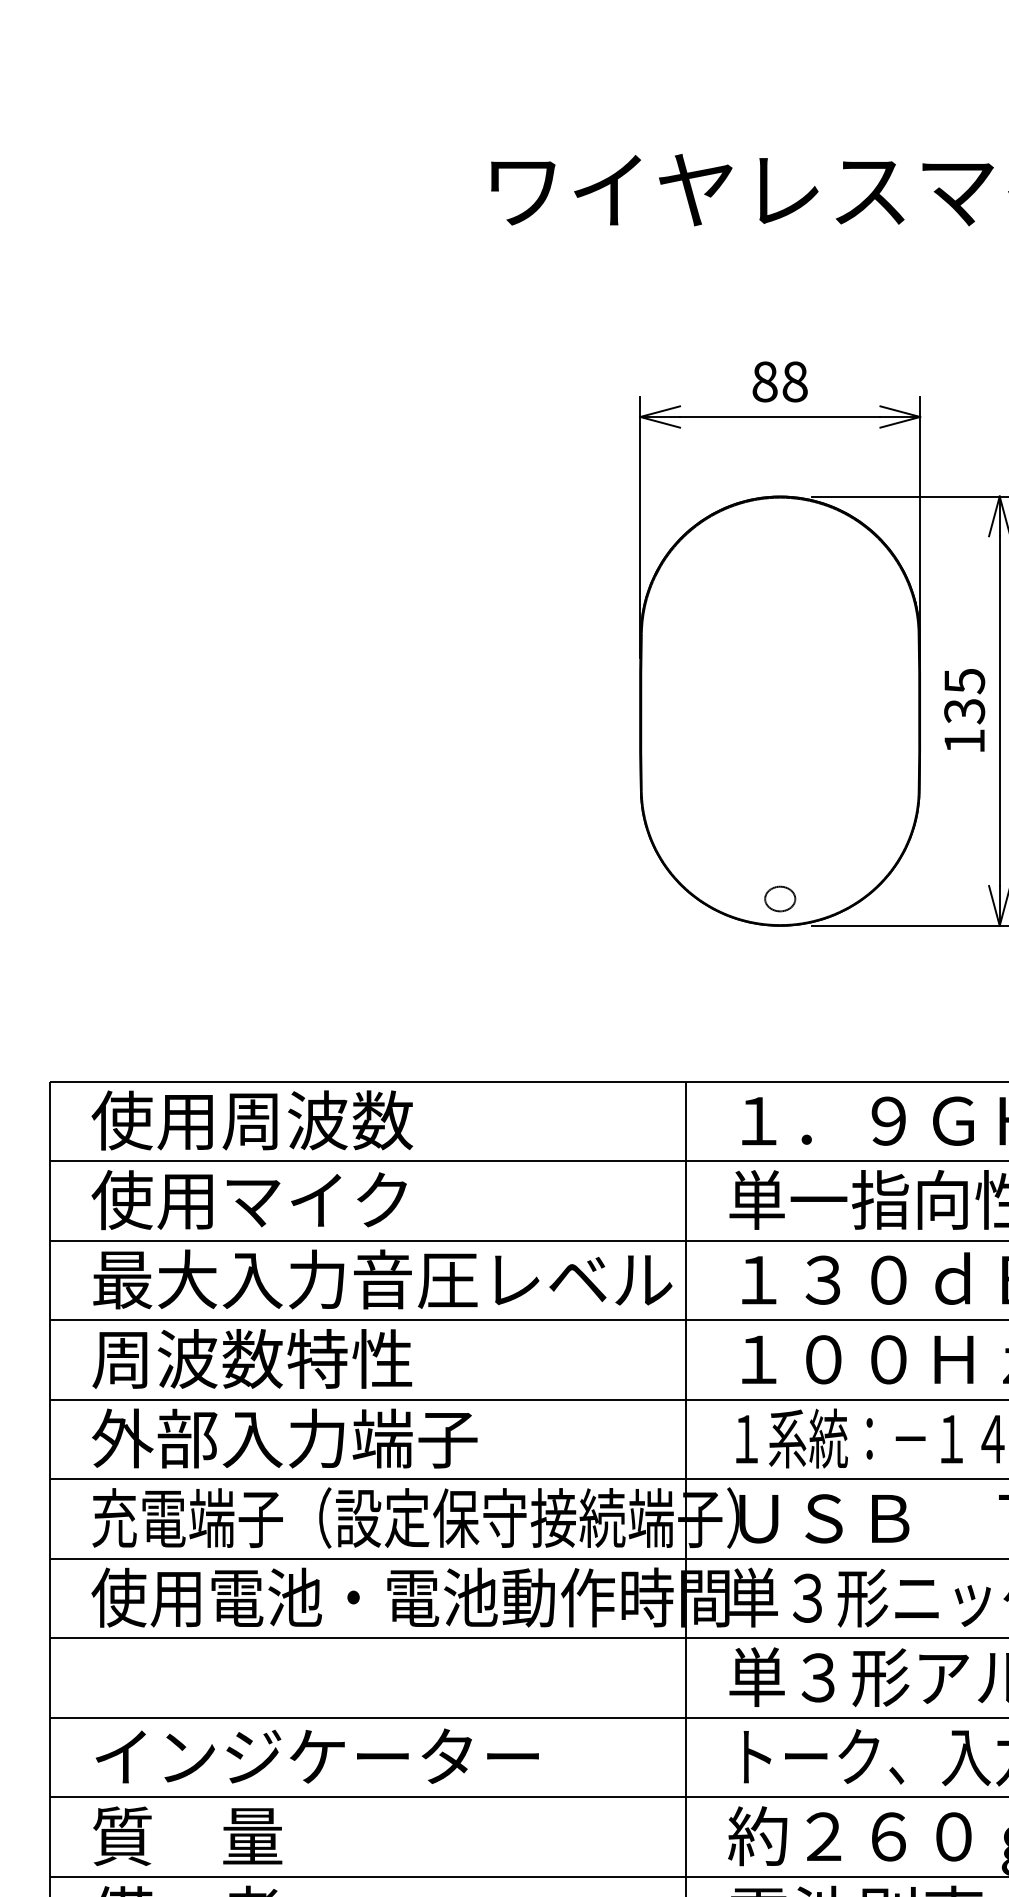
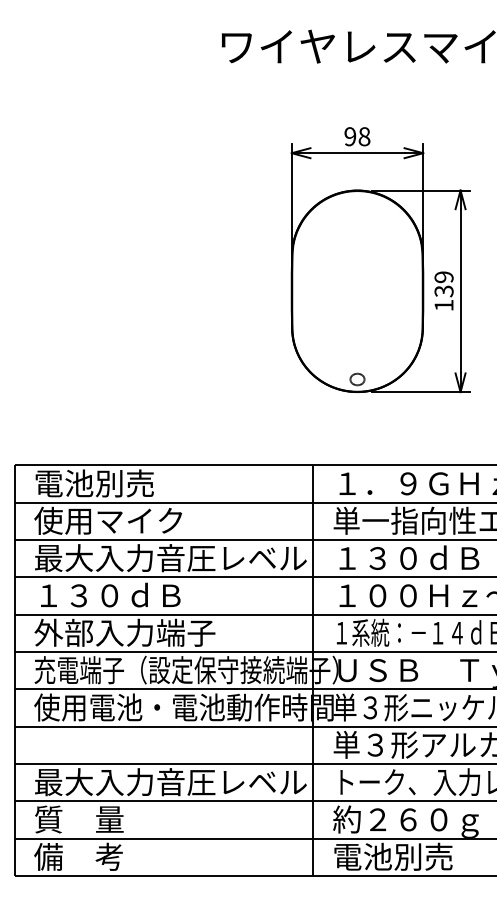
text: (765, 381) -> (350, 136), 88 -> 98
text: (963, 681) -> (443, 277), 135 -> 139
text: (252, 1120) -> (109, 483), 使用周波数 -> 電池別売
text: (252, 1359) -> (109, 595), 周波数特性 -> １３０ｄＢ
text: (381, 1757) -> (170, 782), インジケーター -> 最大入力音圧レベル

